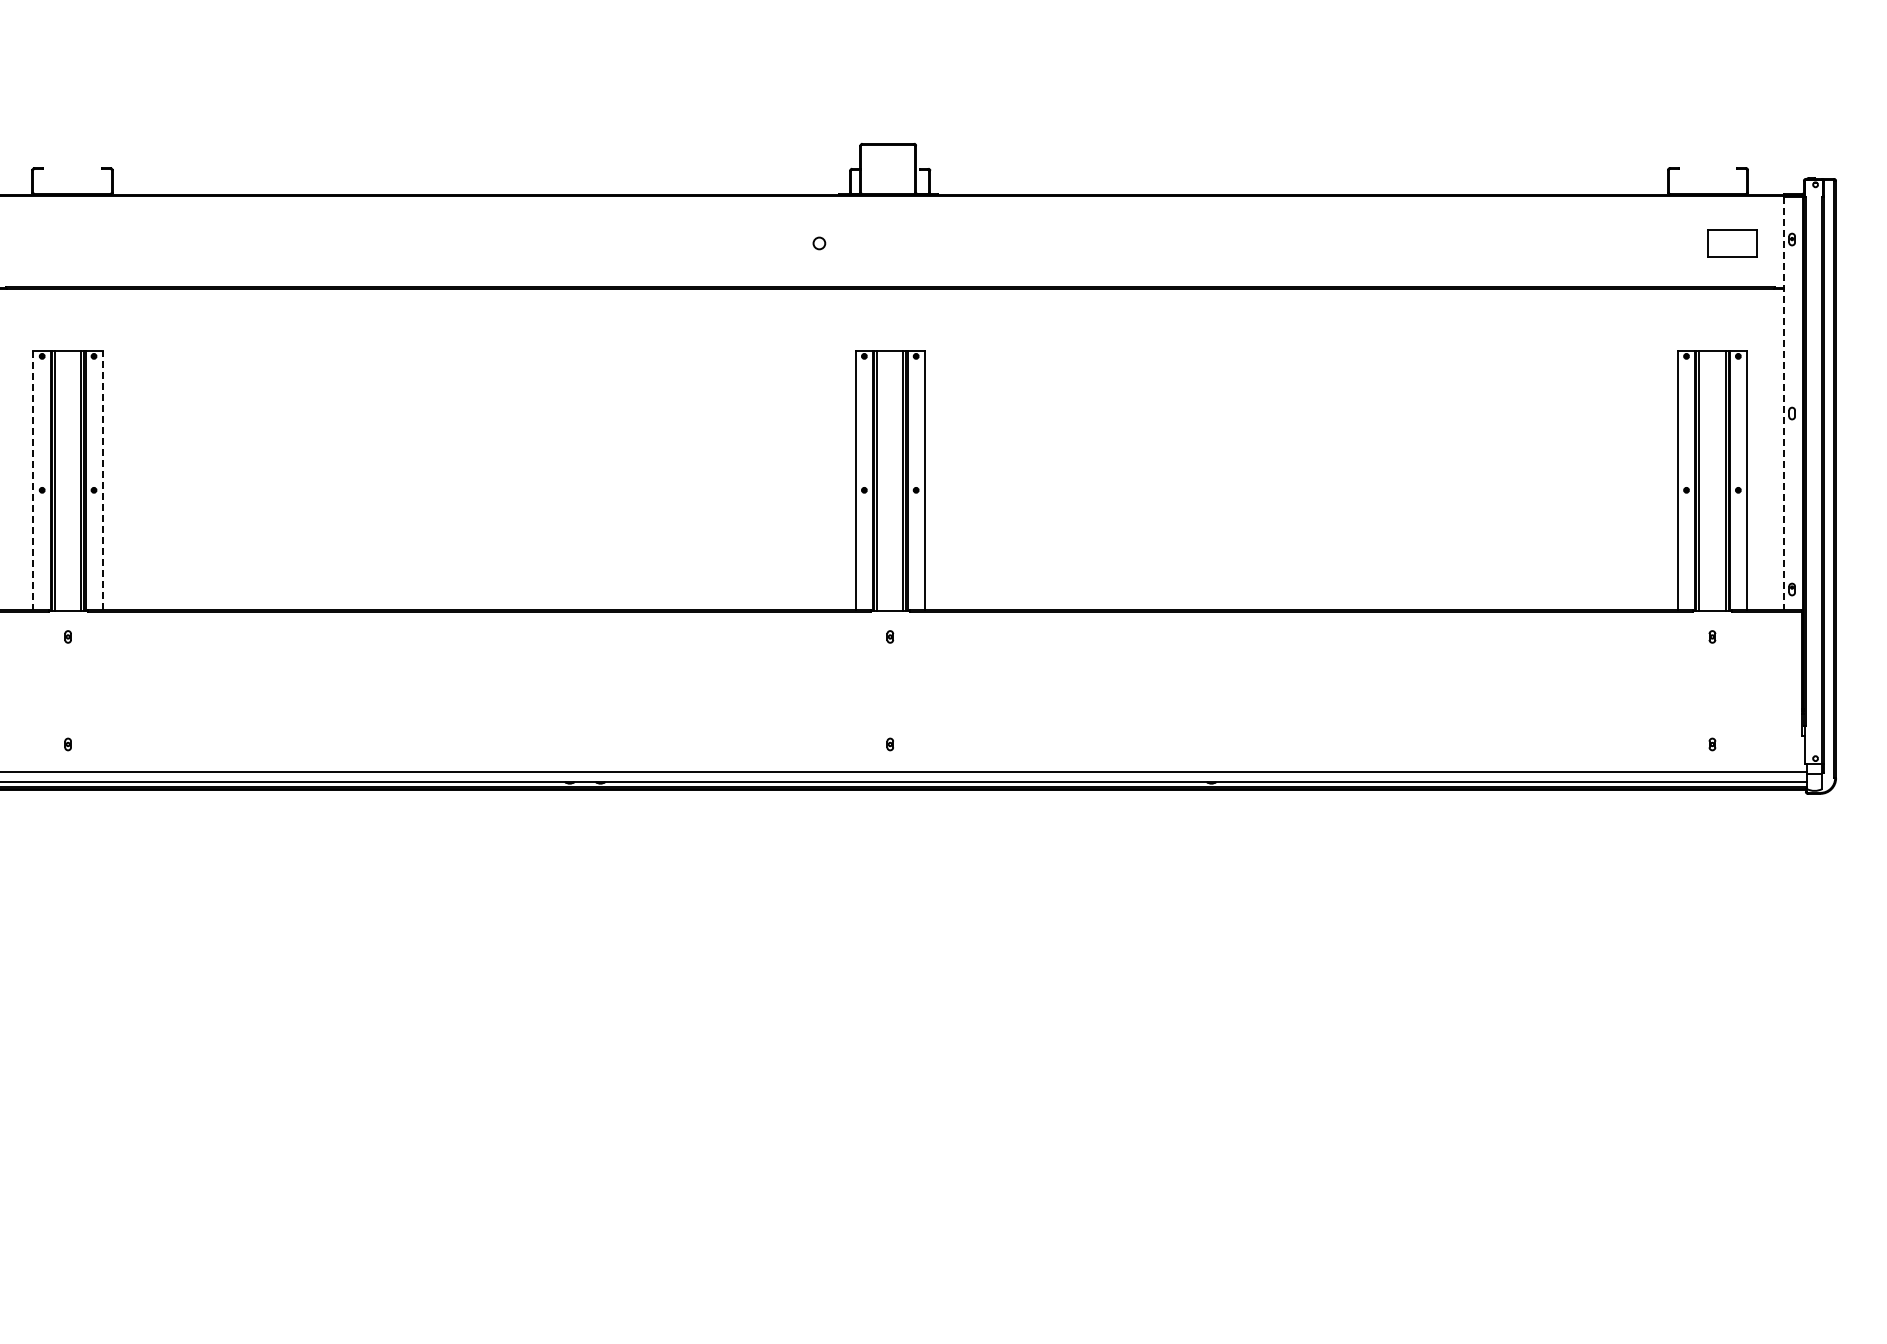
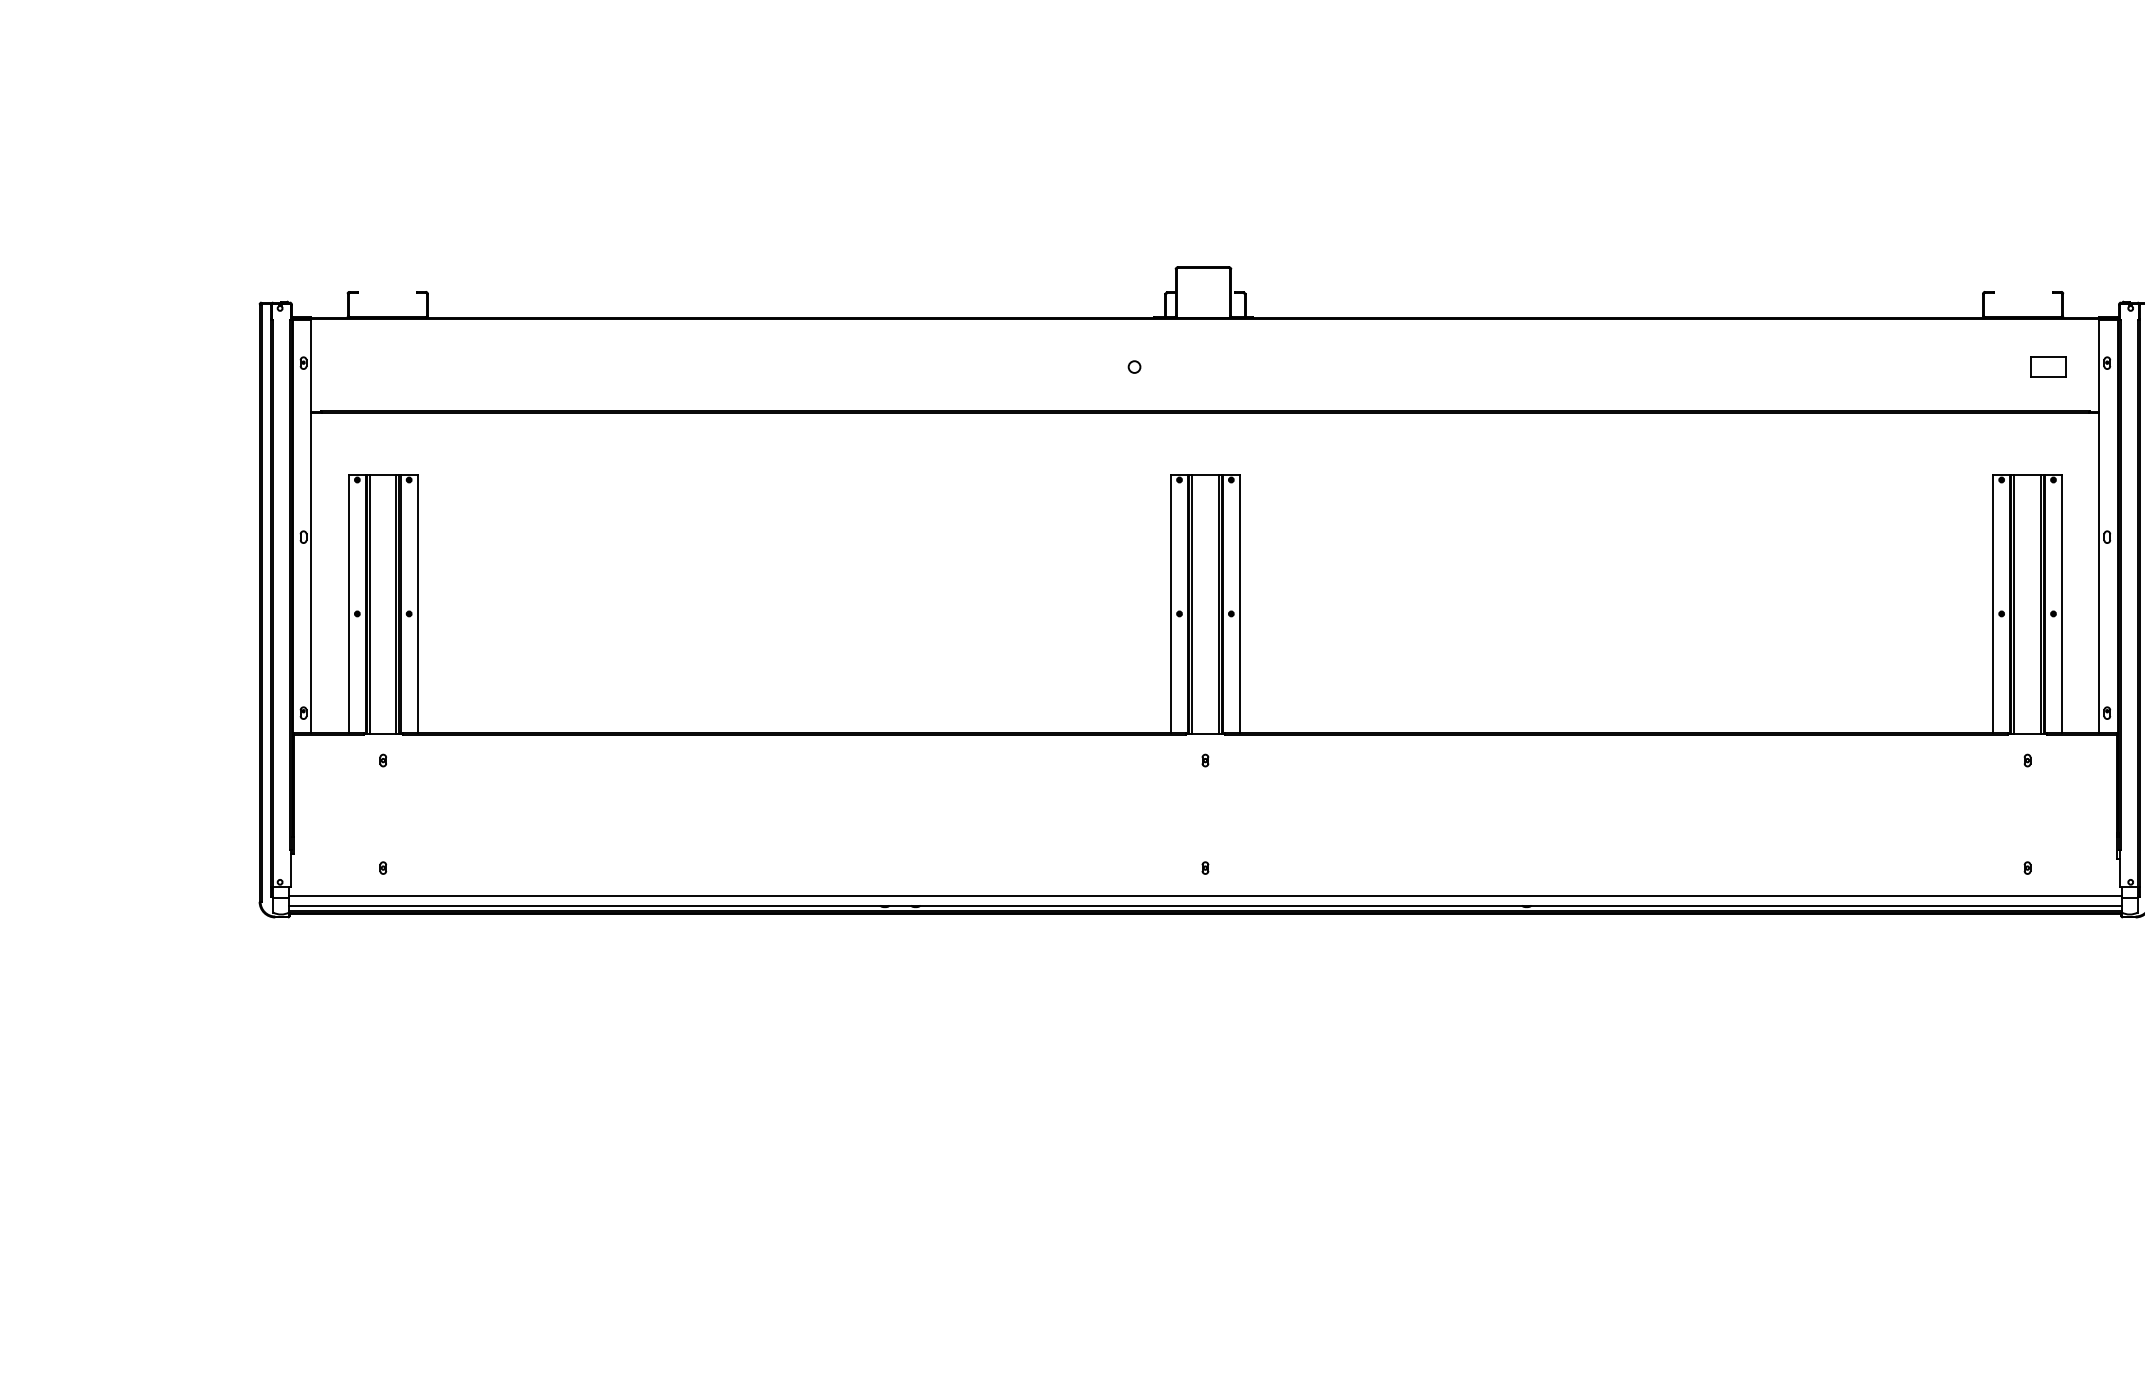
part: (1733, 242) -> (2048, 366), size x0.71
line: (1784, 402) -> (2099, 526), dashed -> solid
line: (102, 479) -> (417, 603), dashed -> solid
line: (33, 480) -> (348, 604), dashed -> solid

